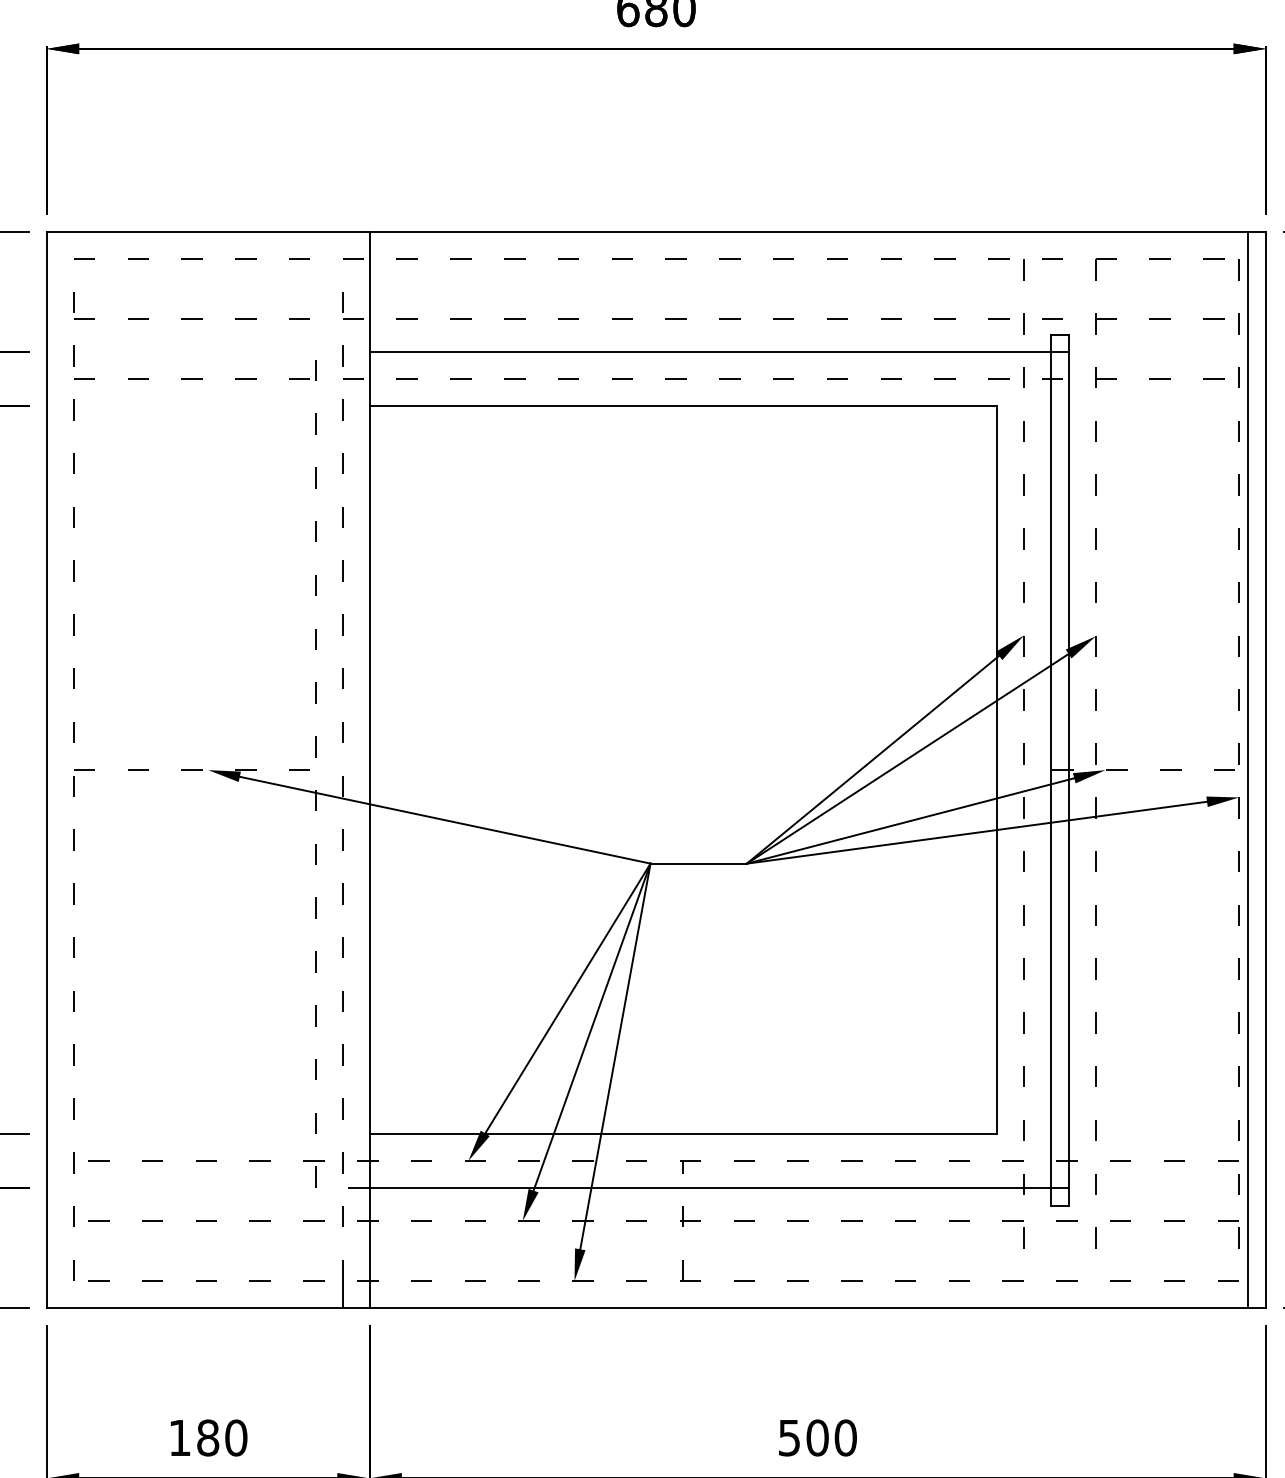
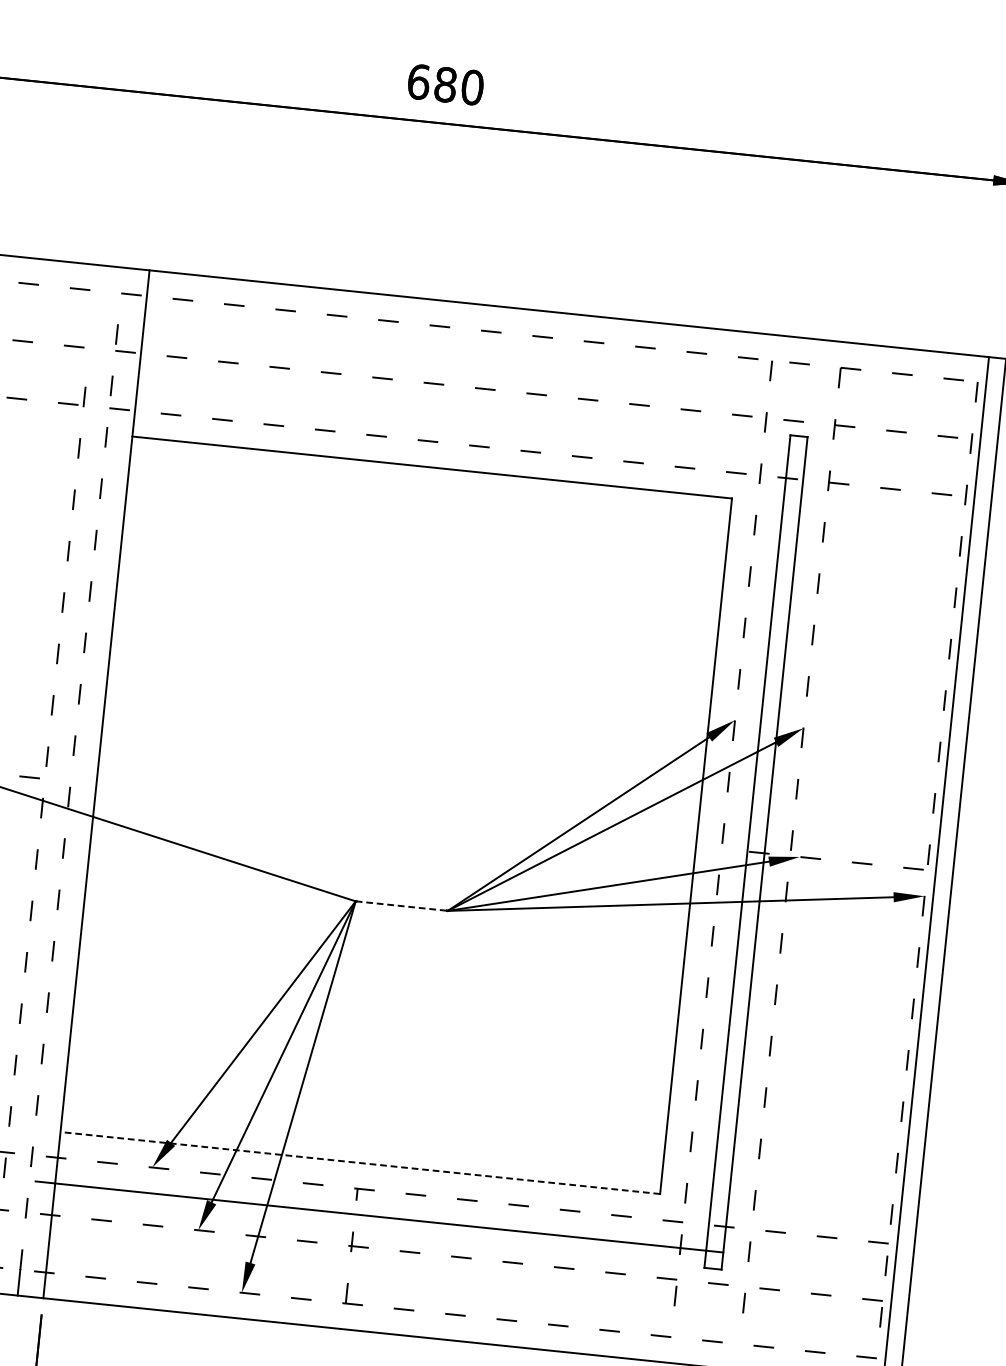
line: (718, 352) -> (471, 419), removed
line: (699, 863) -> (402, 906), solid -> dashed
line: (683, 1134) -> (360, 1163), solid -> dashed

